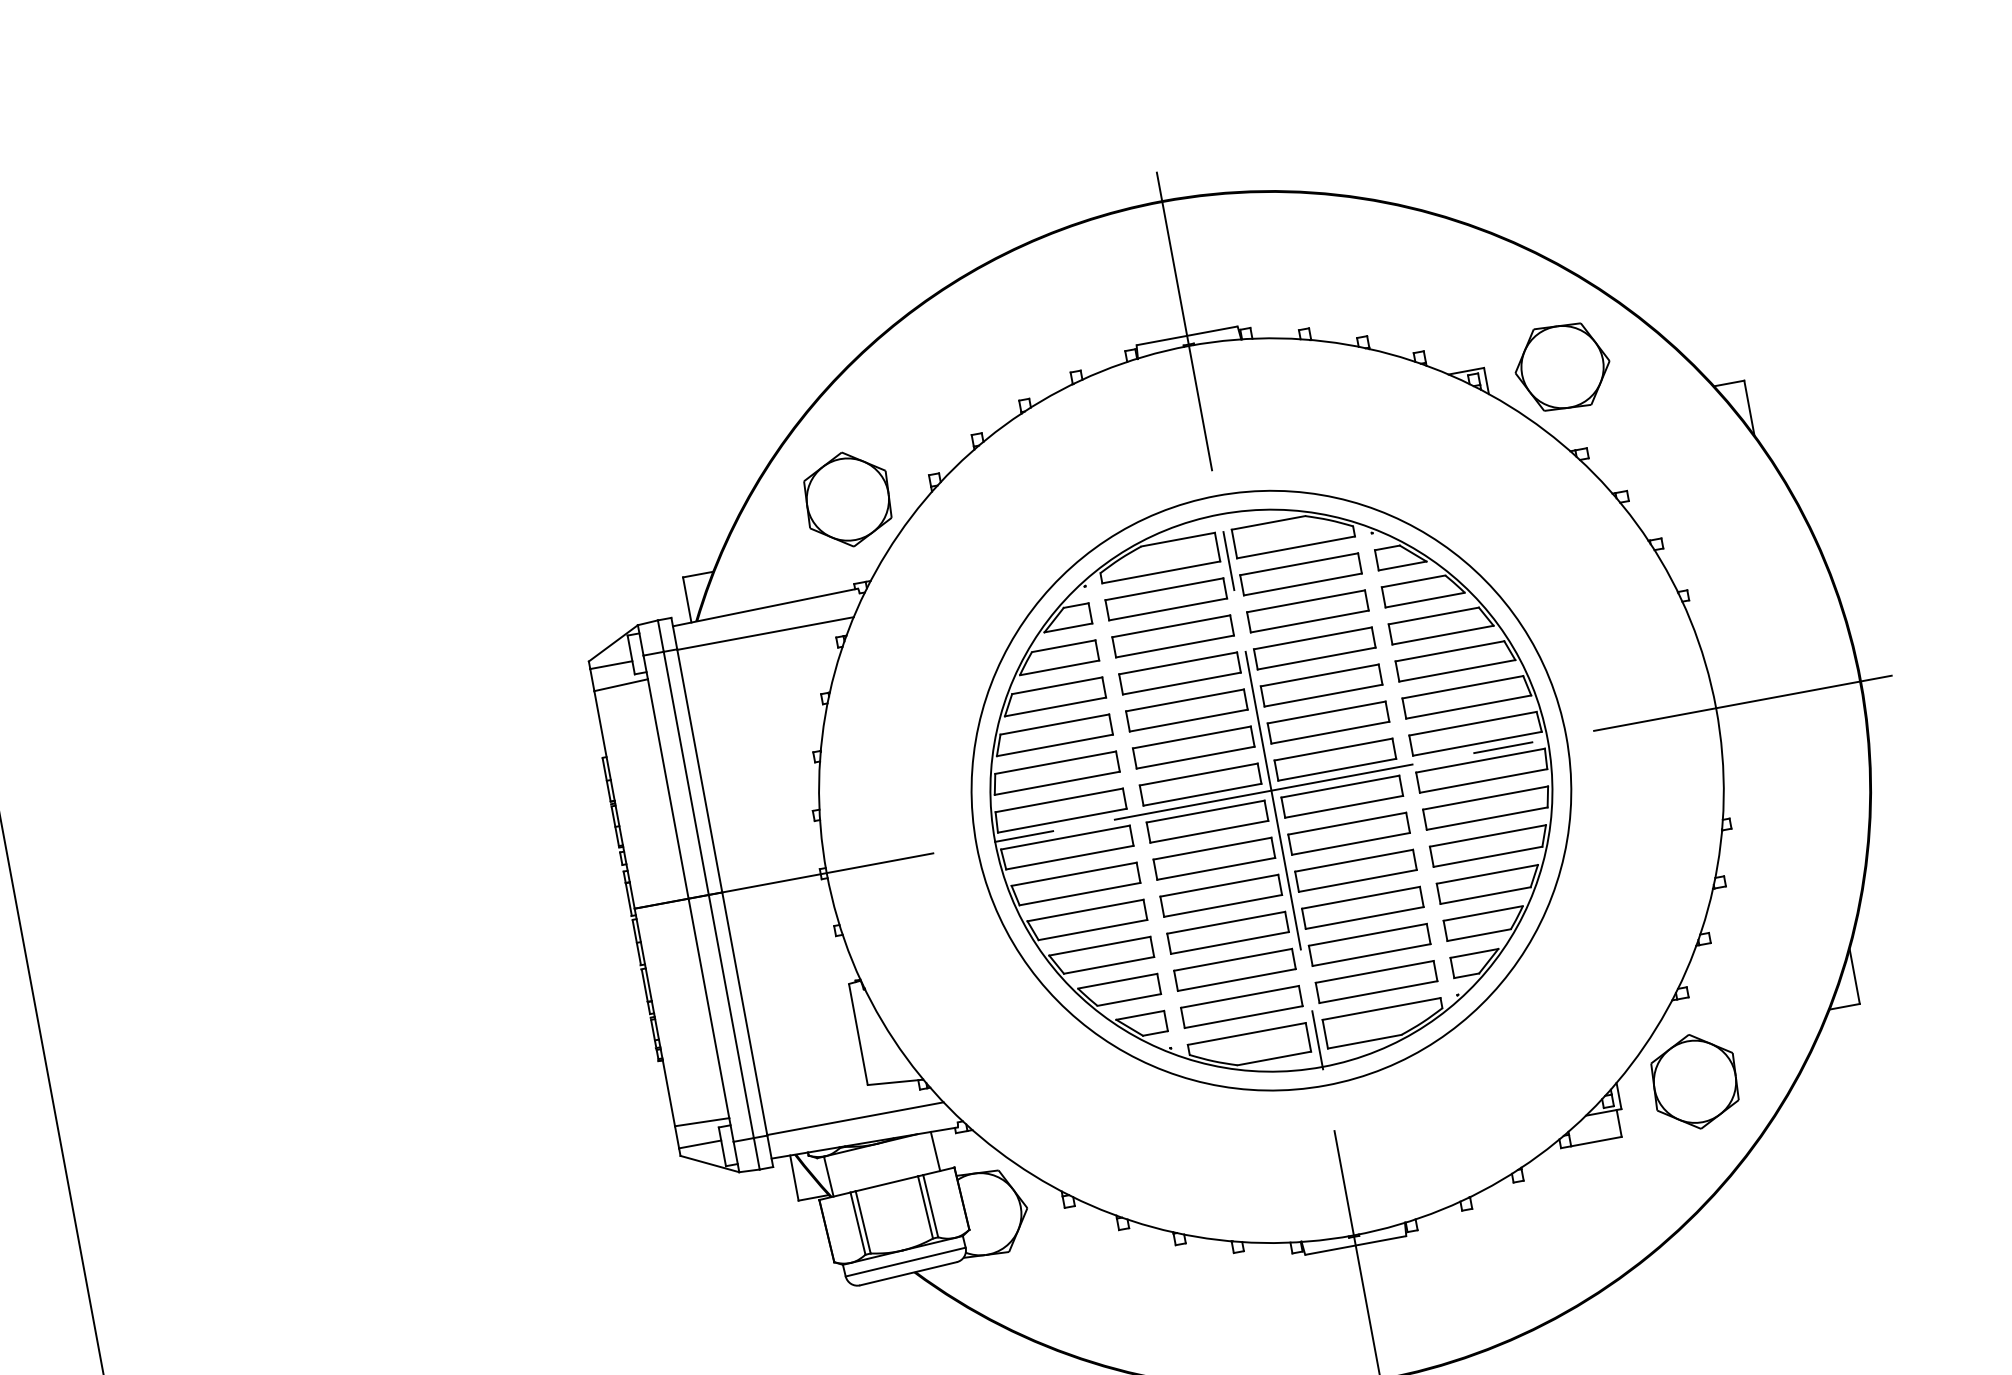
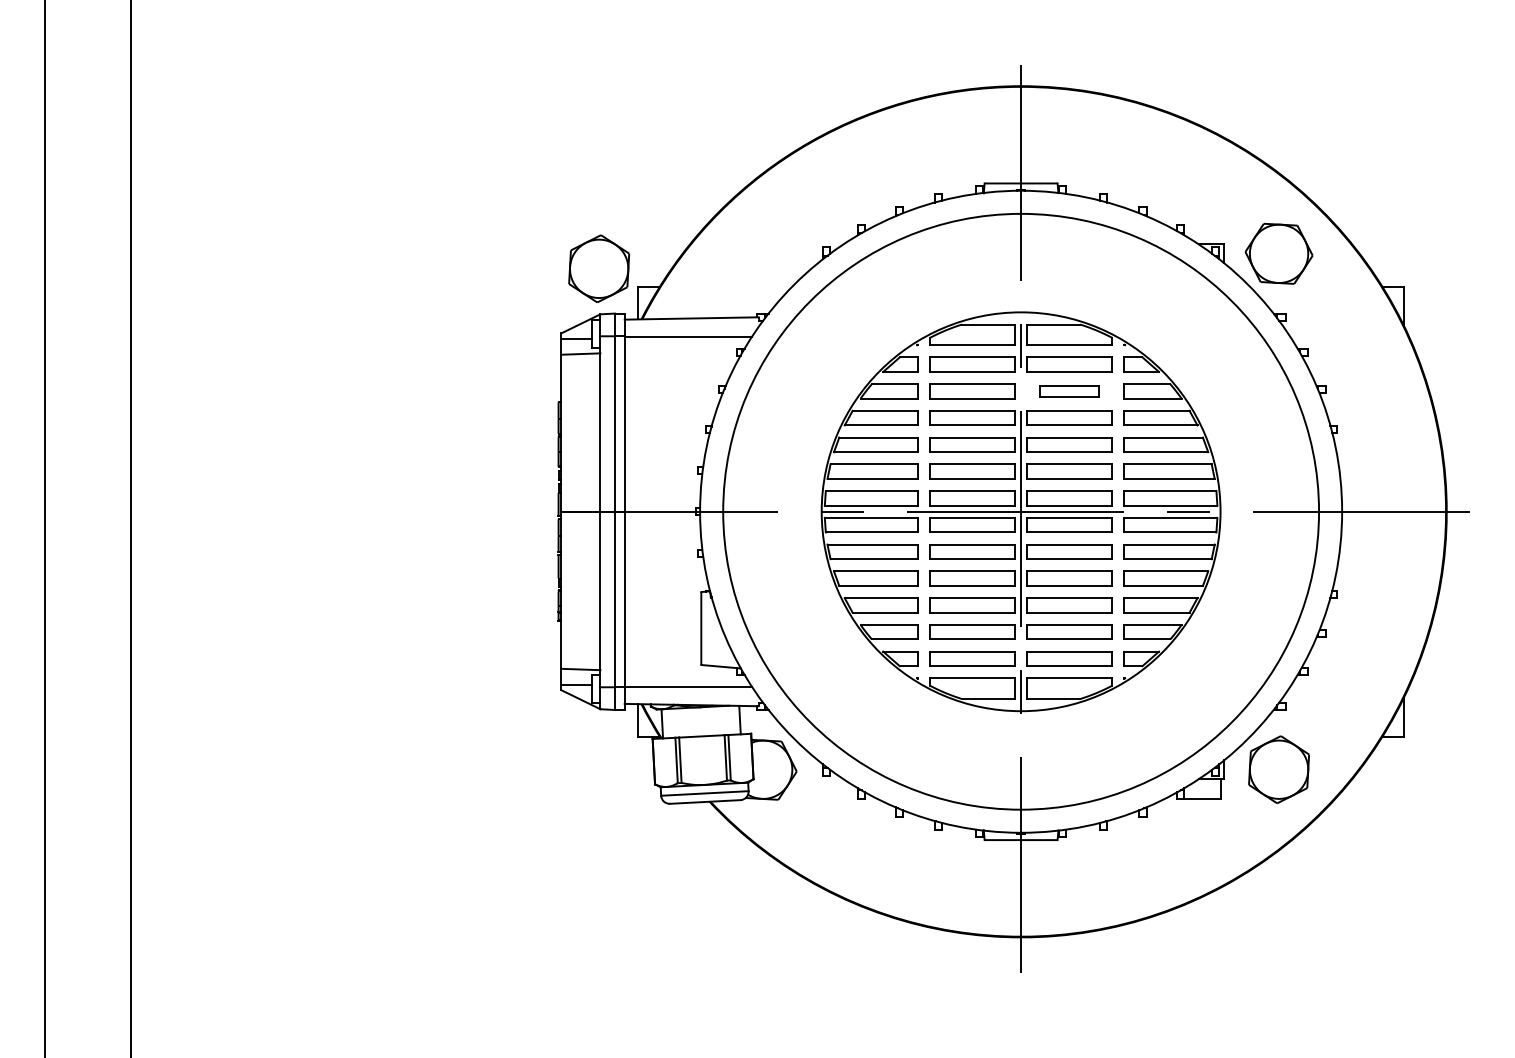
part: (848, 499) -> (599, 268), moved
part: (1307, 611) -> (1069, 391), size x0.7
circle: (1270, 790) -> (1020, 511), size x1.4

